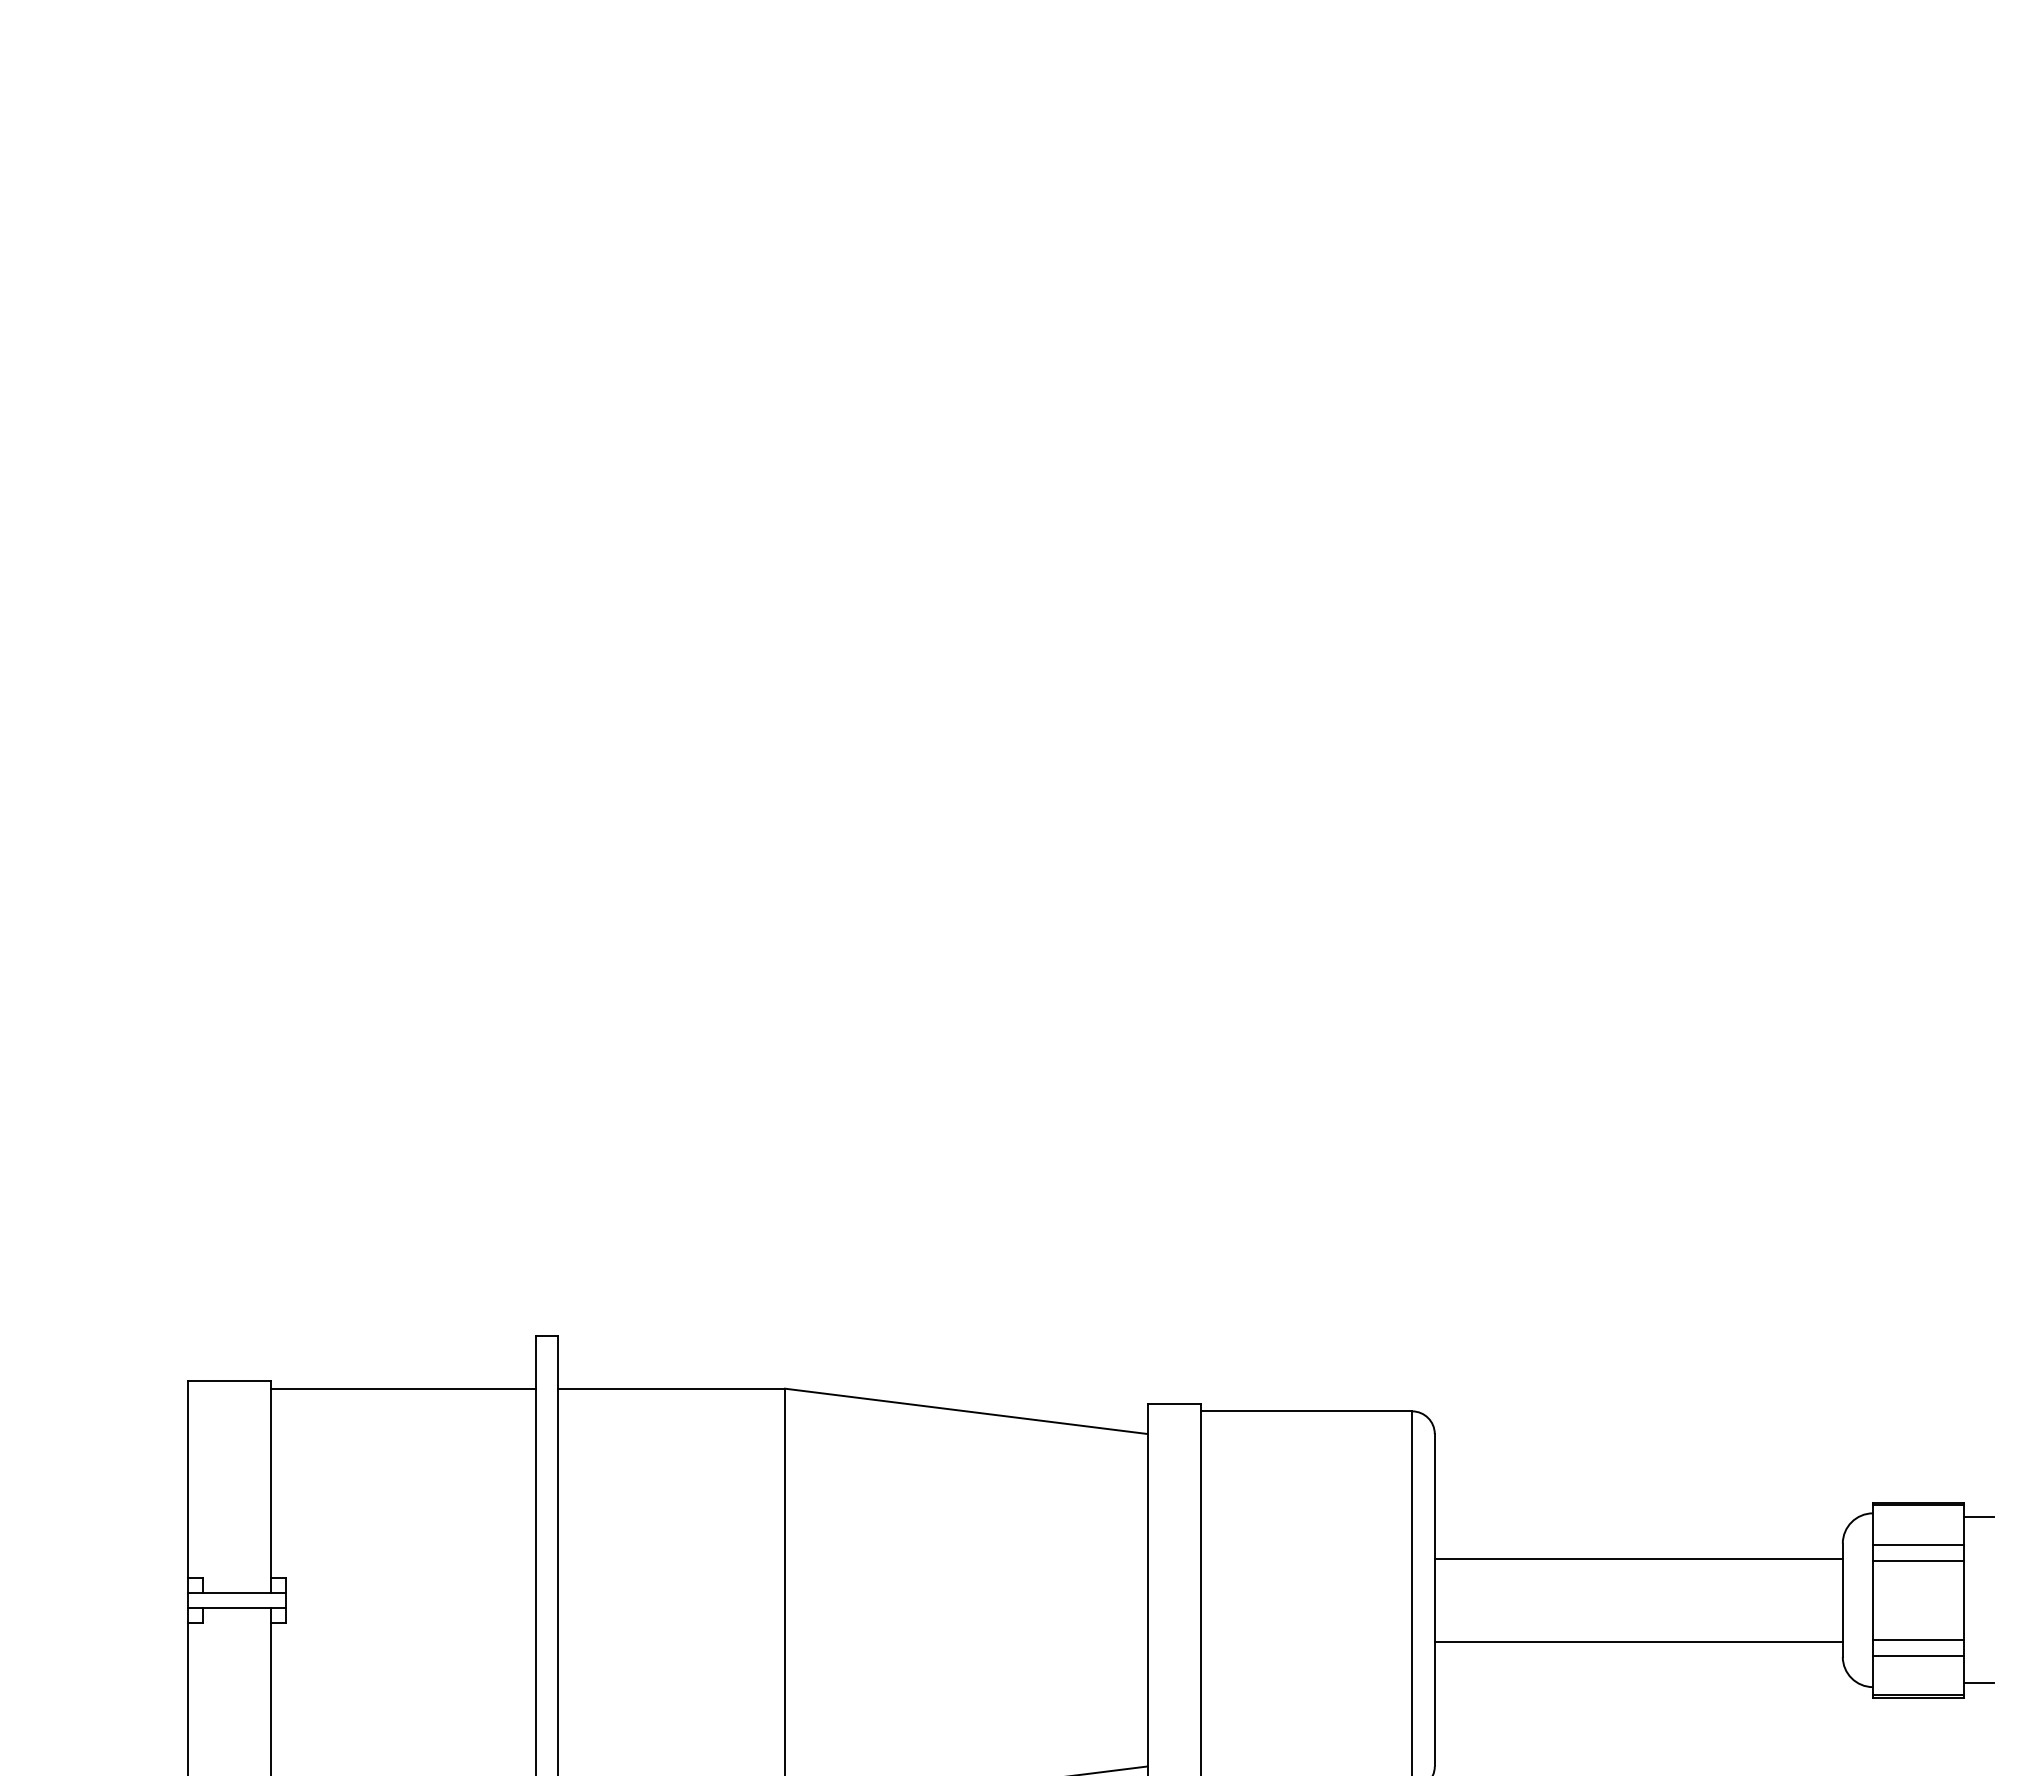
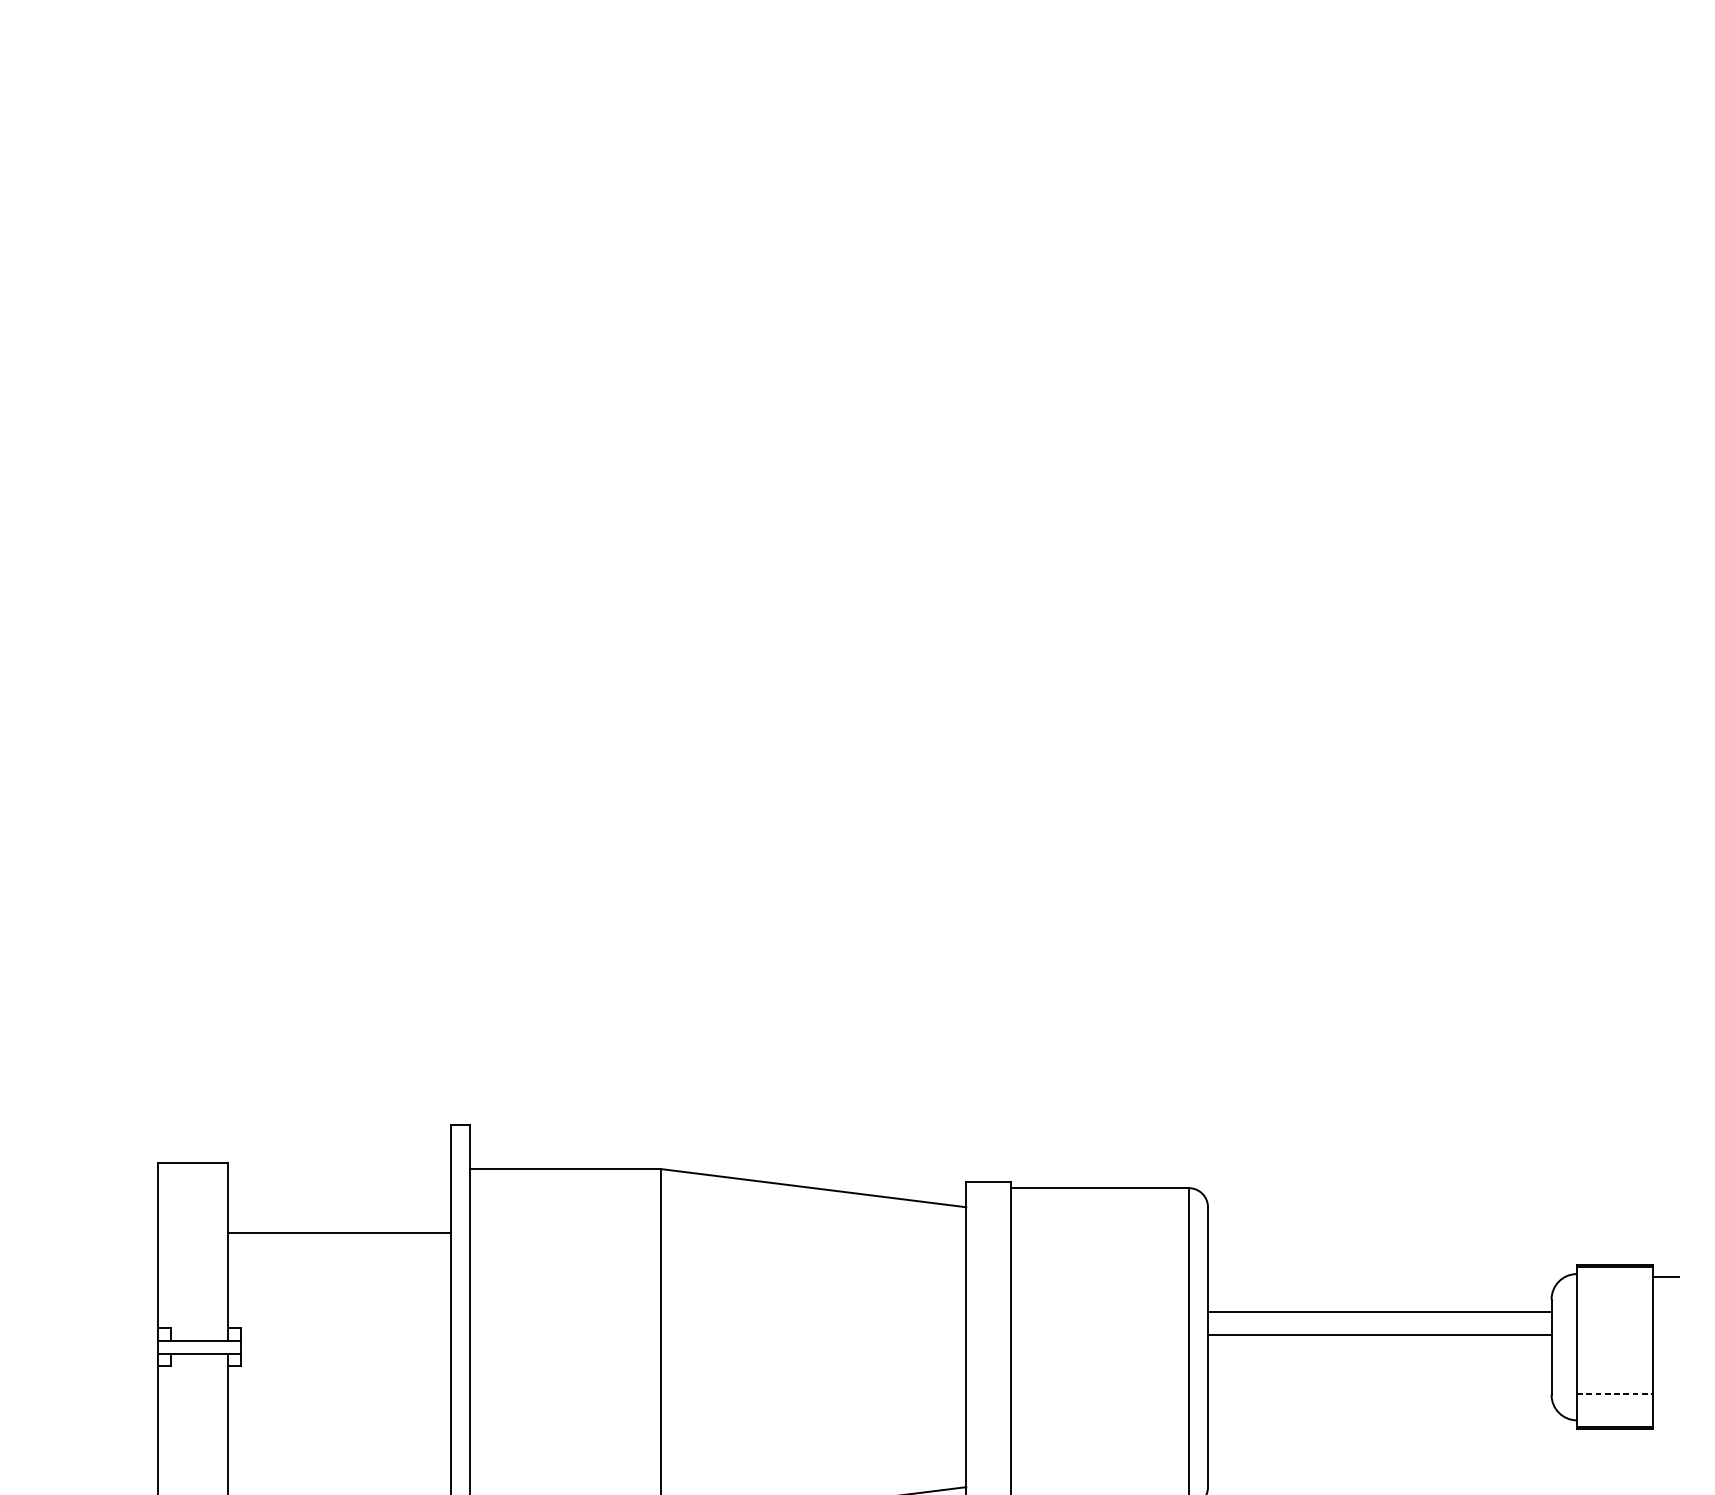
line: (403, 1388) -> (339, 1232), moved
line: (1918, 1544) -> (1615, 1300), removed
line: (1918, 1560) -> (1615, 1313), removed
line: (1918, 1639) -> (1615, 1380), removed
line: (1638, 1641) -> (1379, 1334), moved
line: (1918, 1655) -> (1615, 1393), solid -> dashed
line: (1978, 1683) -> (1665, 1417), removed

